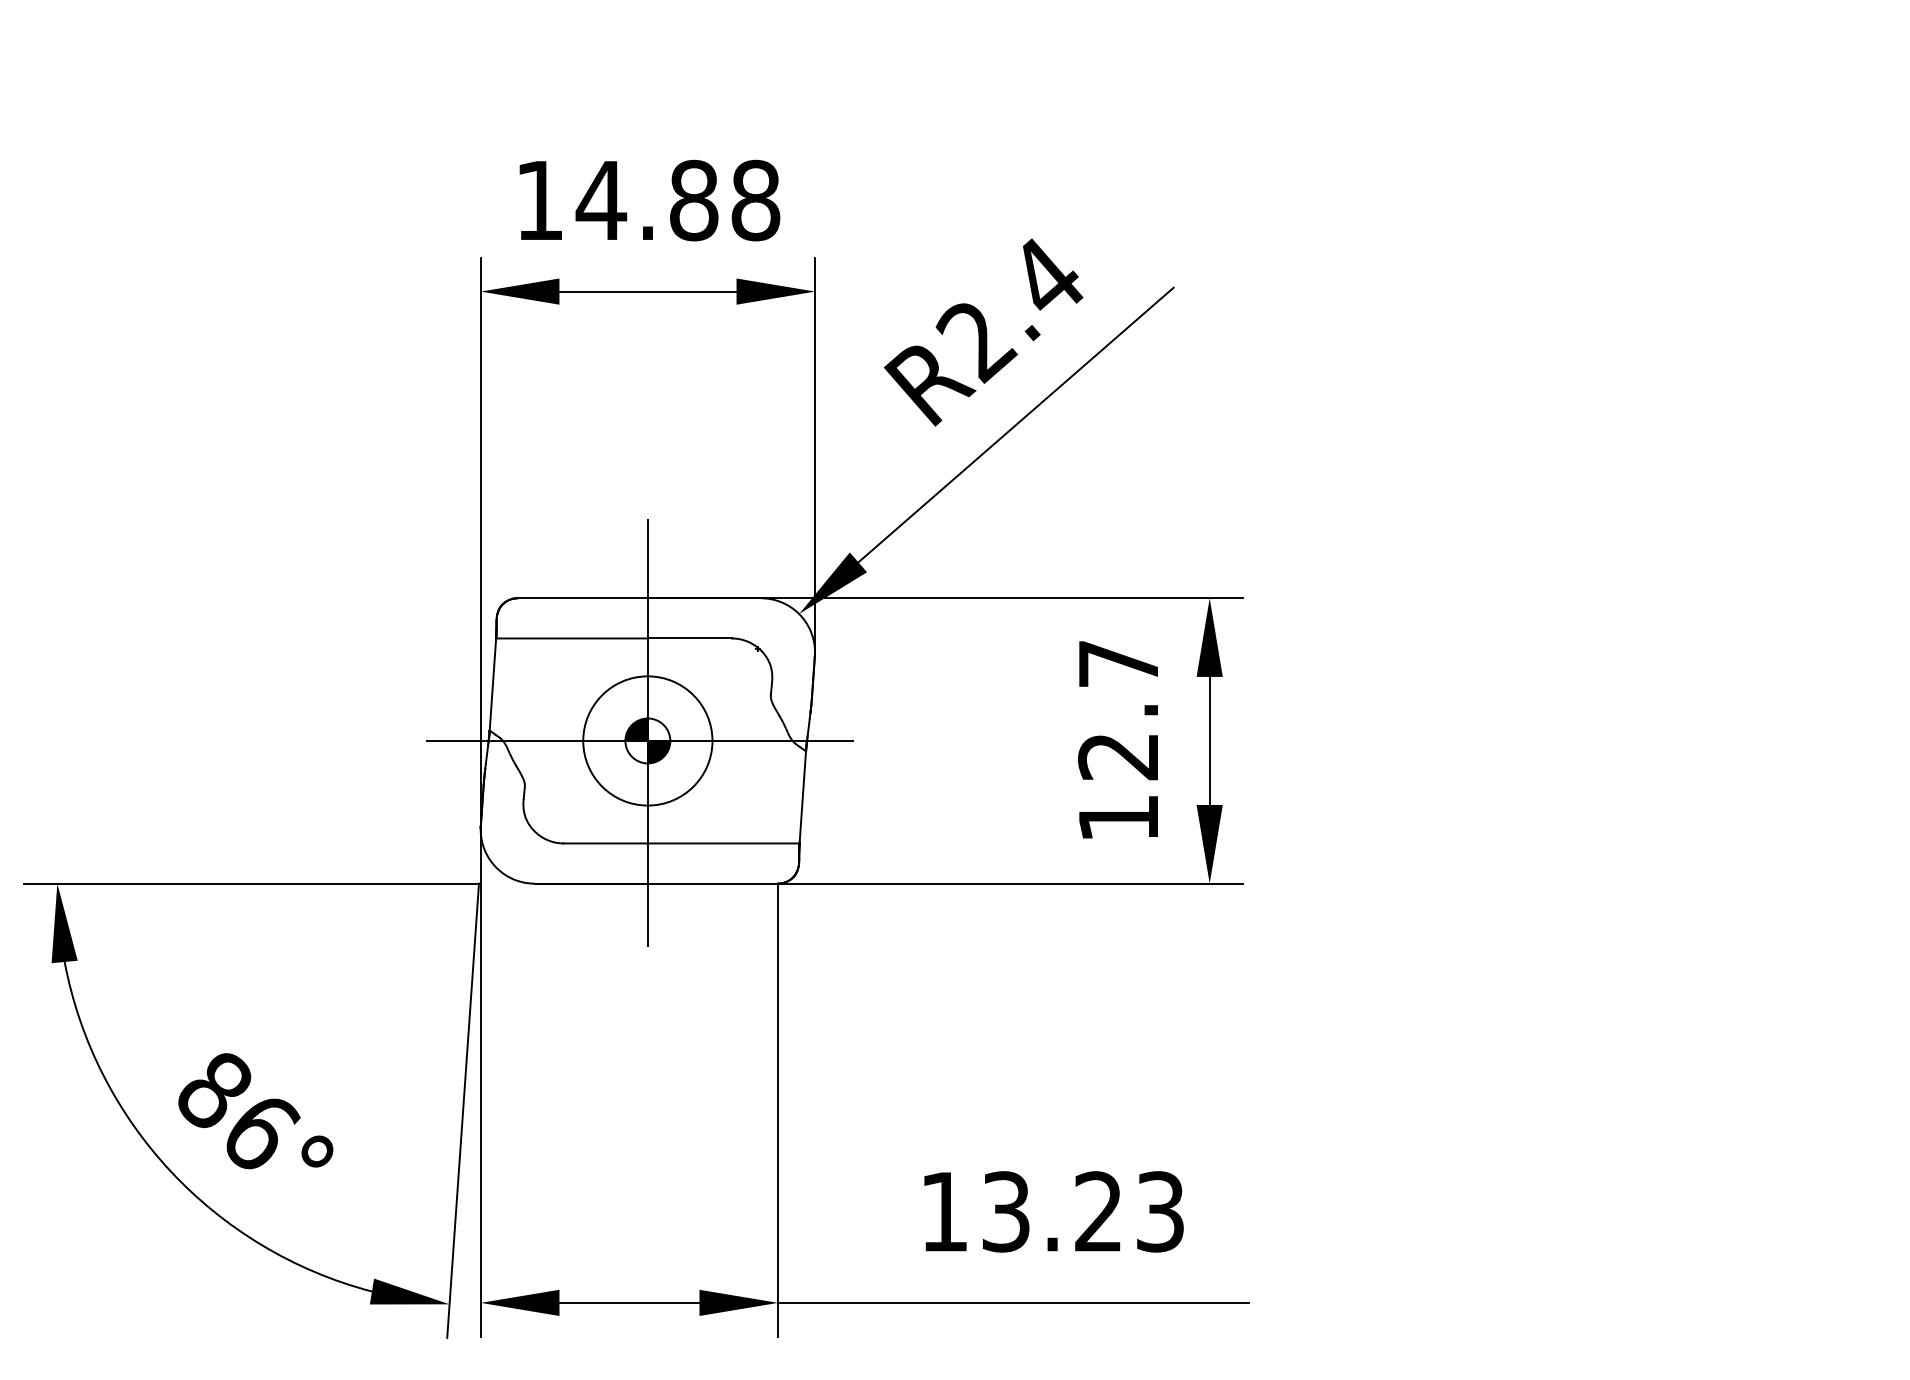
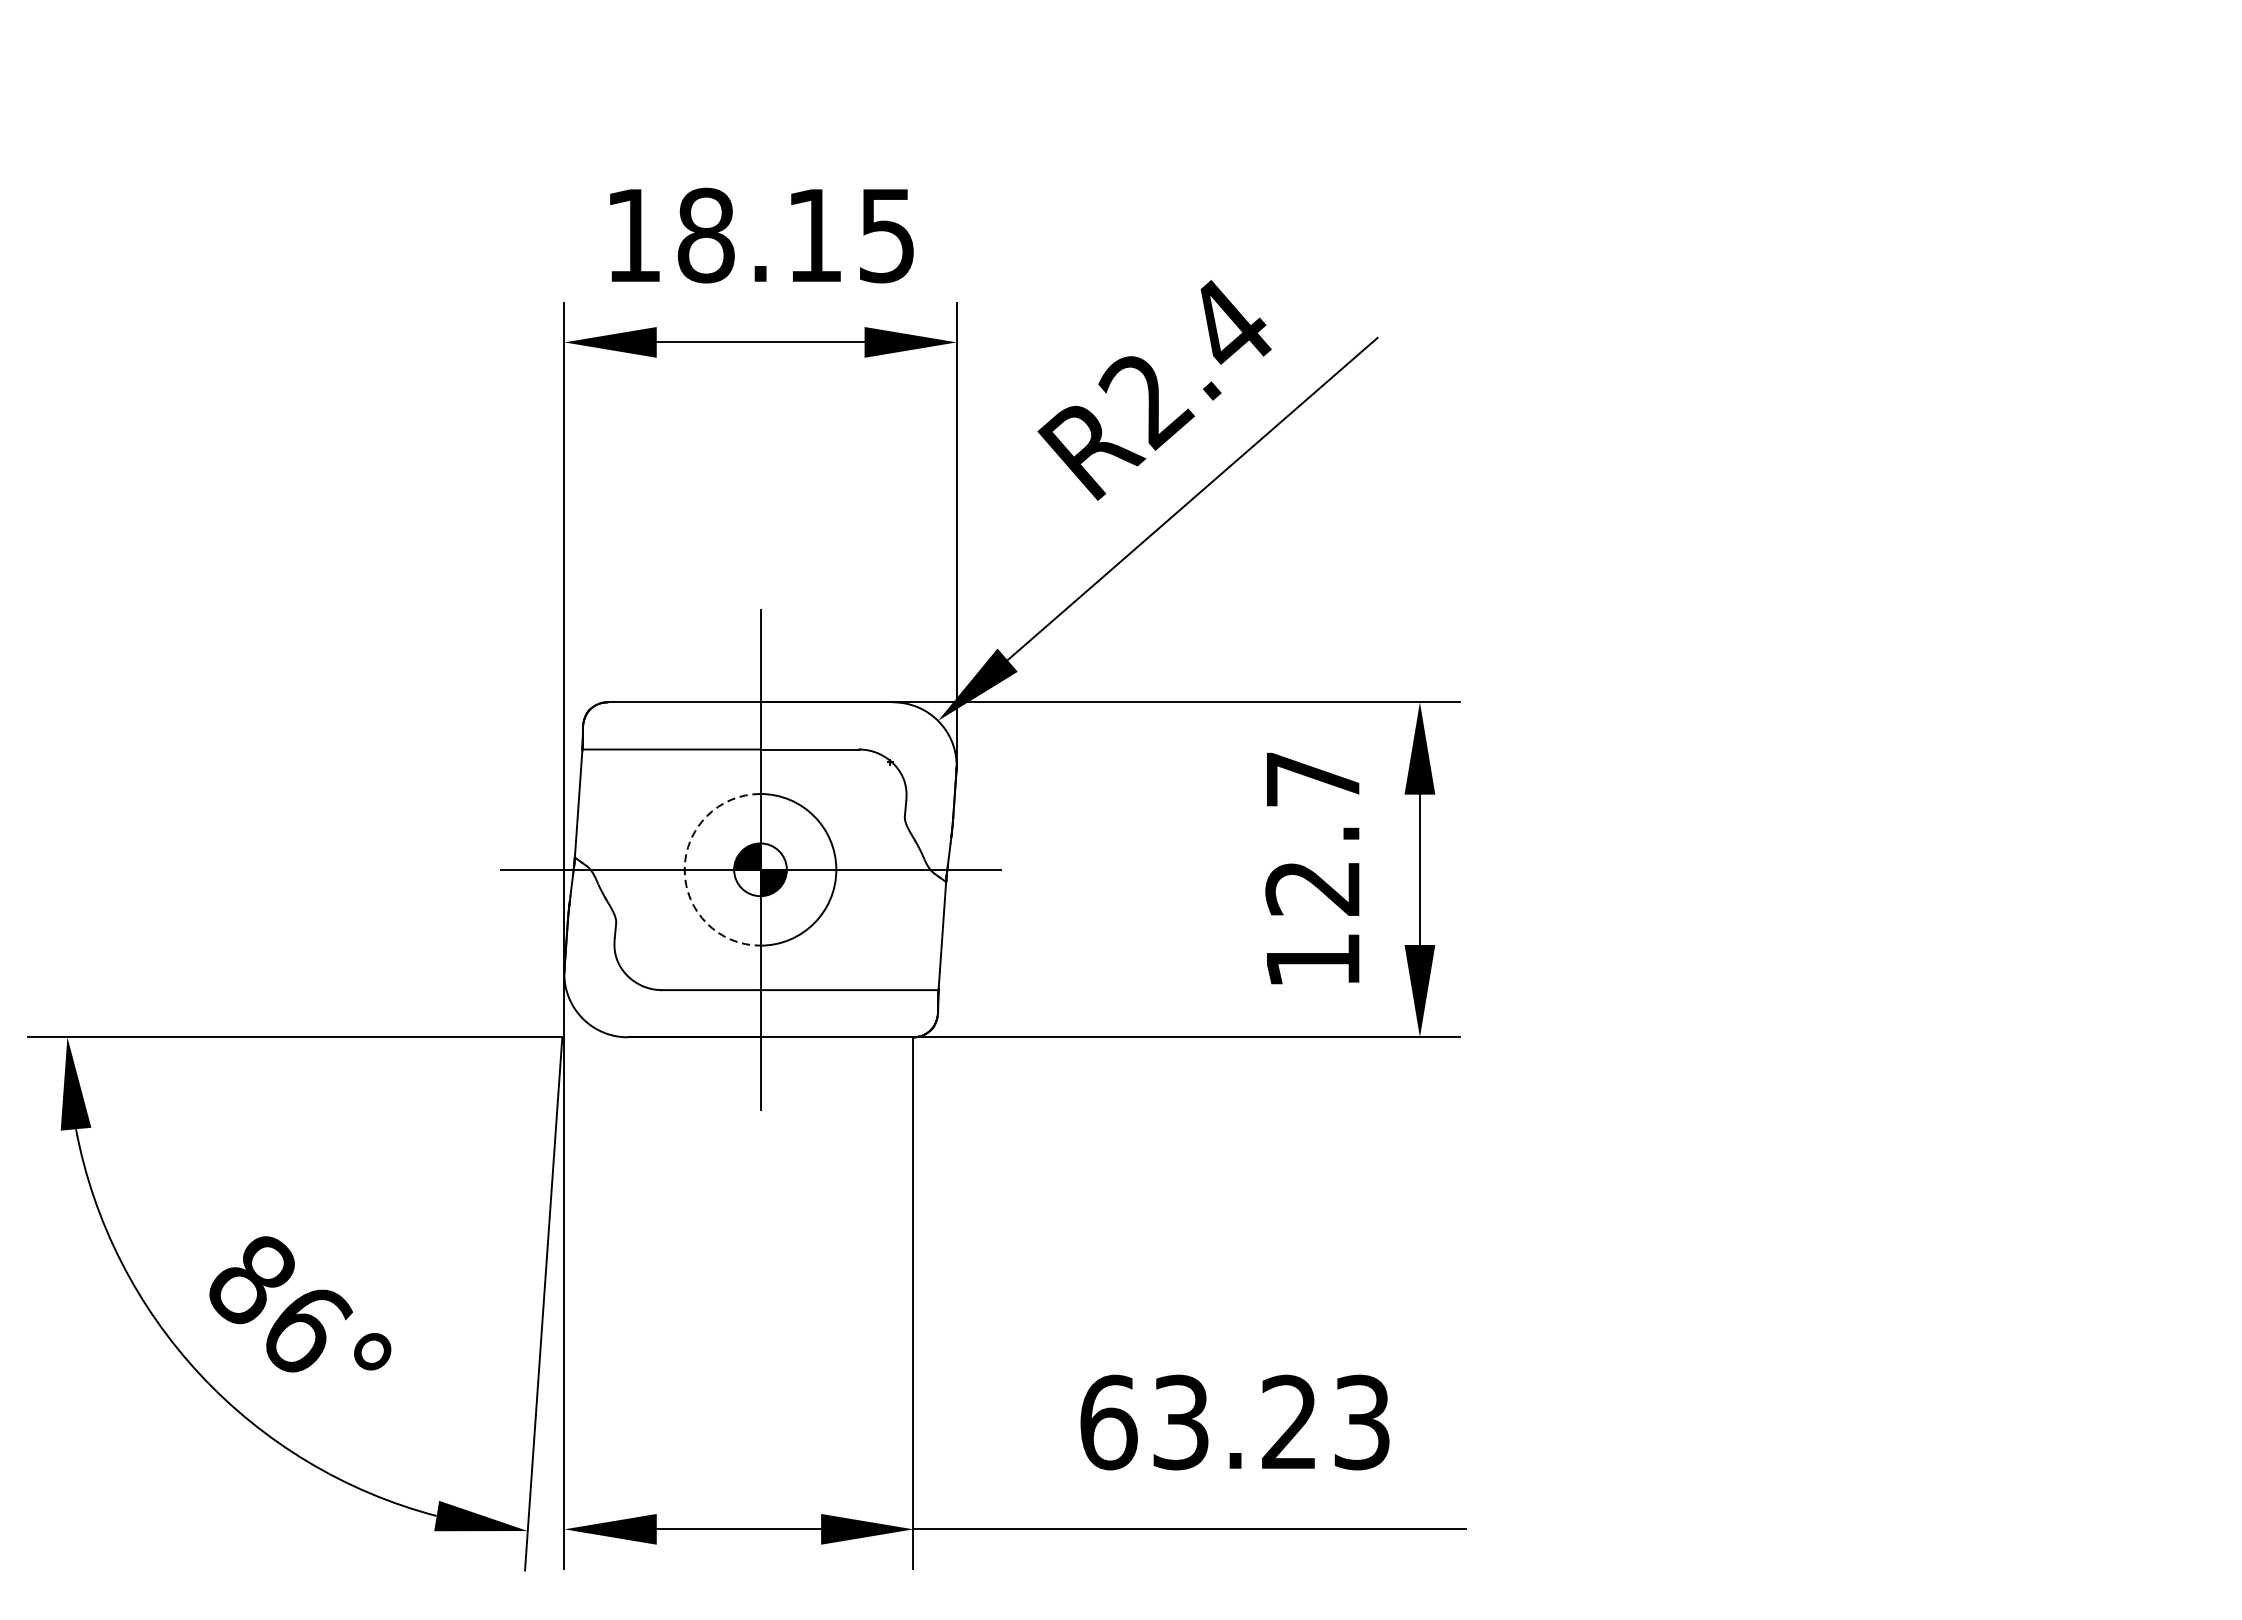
text: (677, 200) -> (795, 235), 14.88 -> 18.15
arc: (583, 740) -> (684, 869), solid -> dashed
text: (944, 1211) -> (1108, 1422), 13.23 -> 63.23

